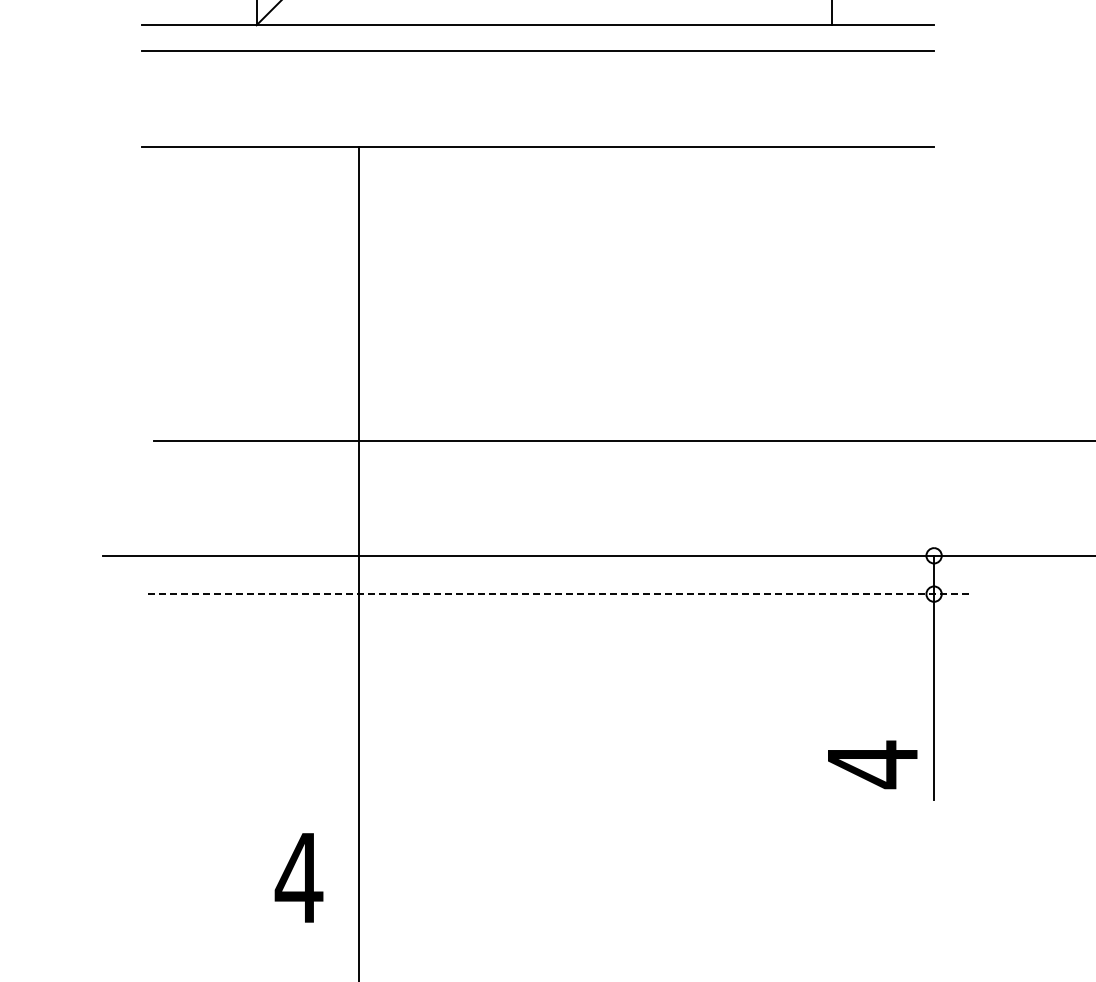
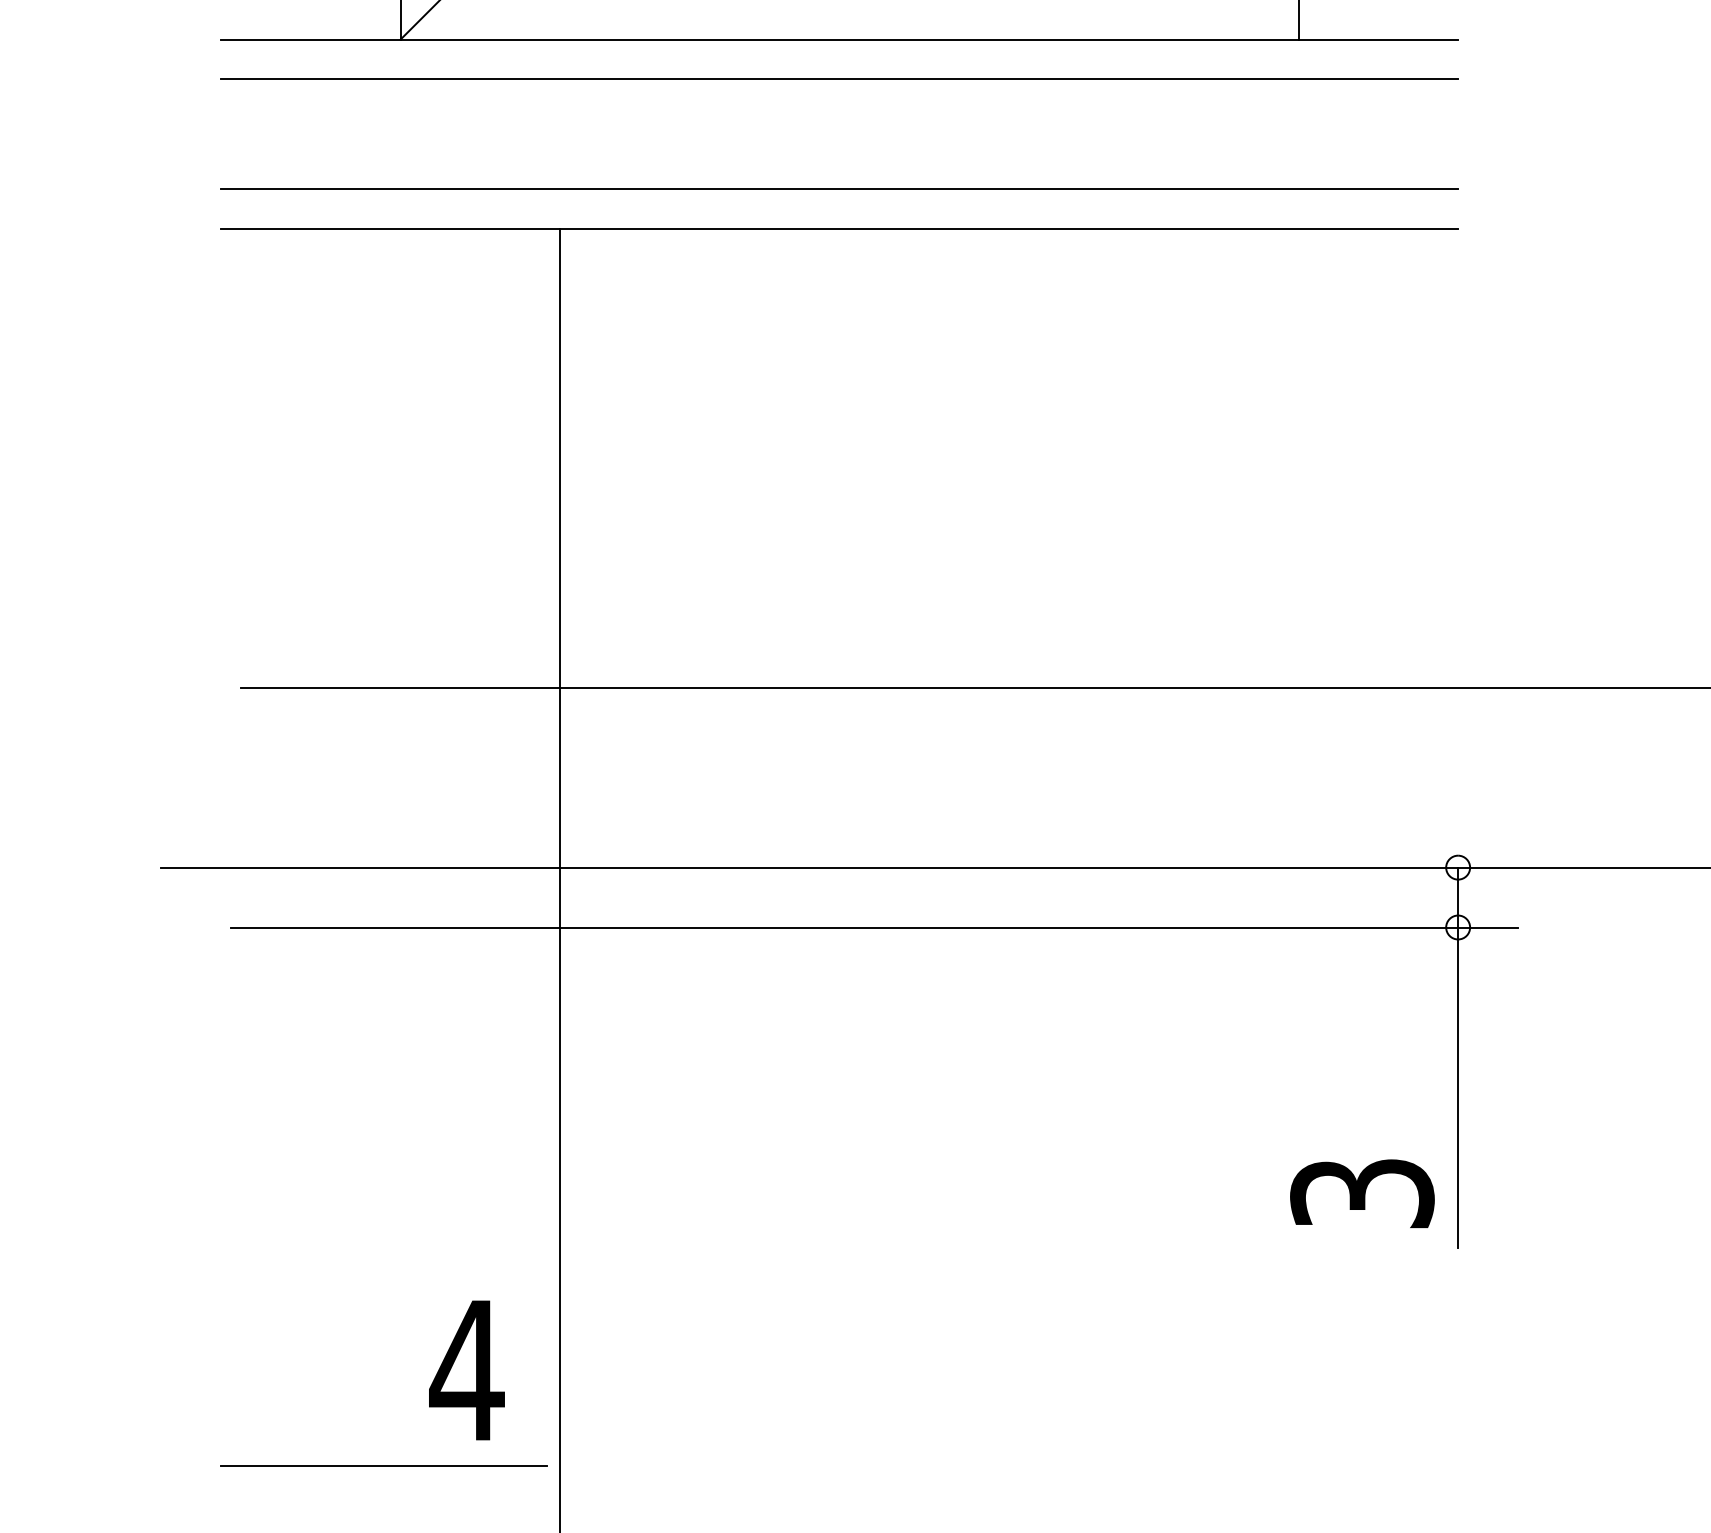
line: (537, 121) -> (839, 189), added
line: (560, 594) -> (875, 928), dashed -> solid
text: (872, 764) -> (1362, 1193), 4 -> 3
line: (245, 939) -> (383, 1466), added

